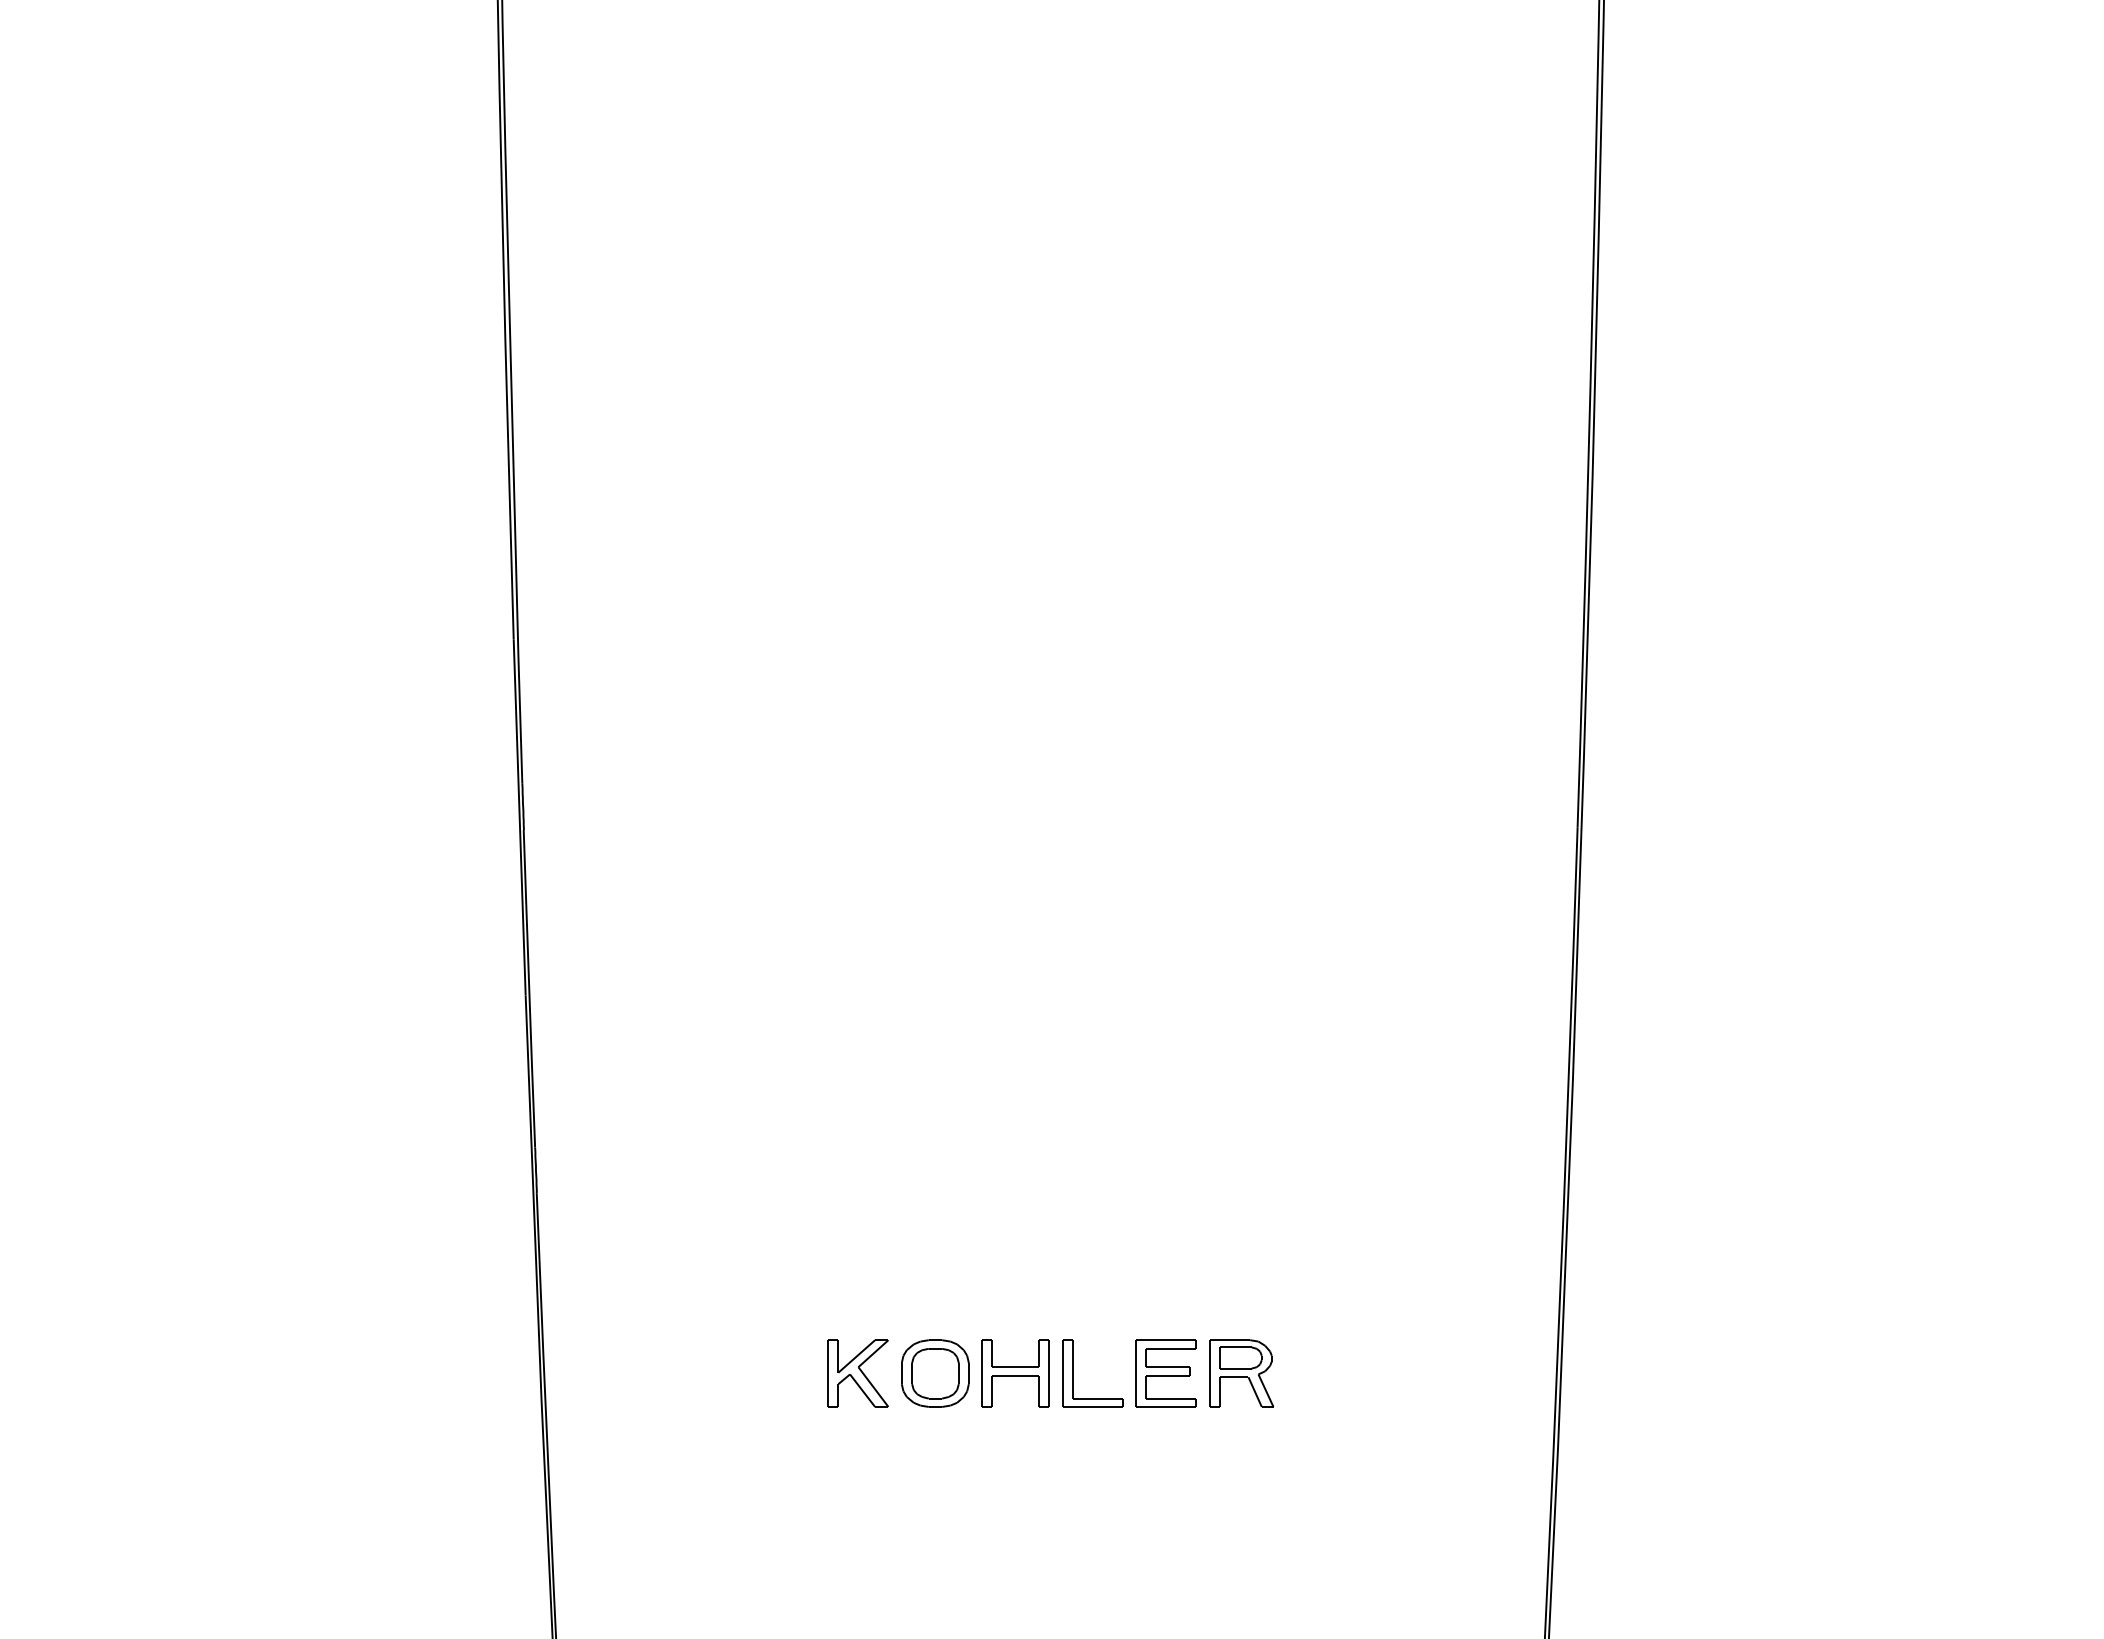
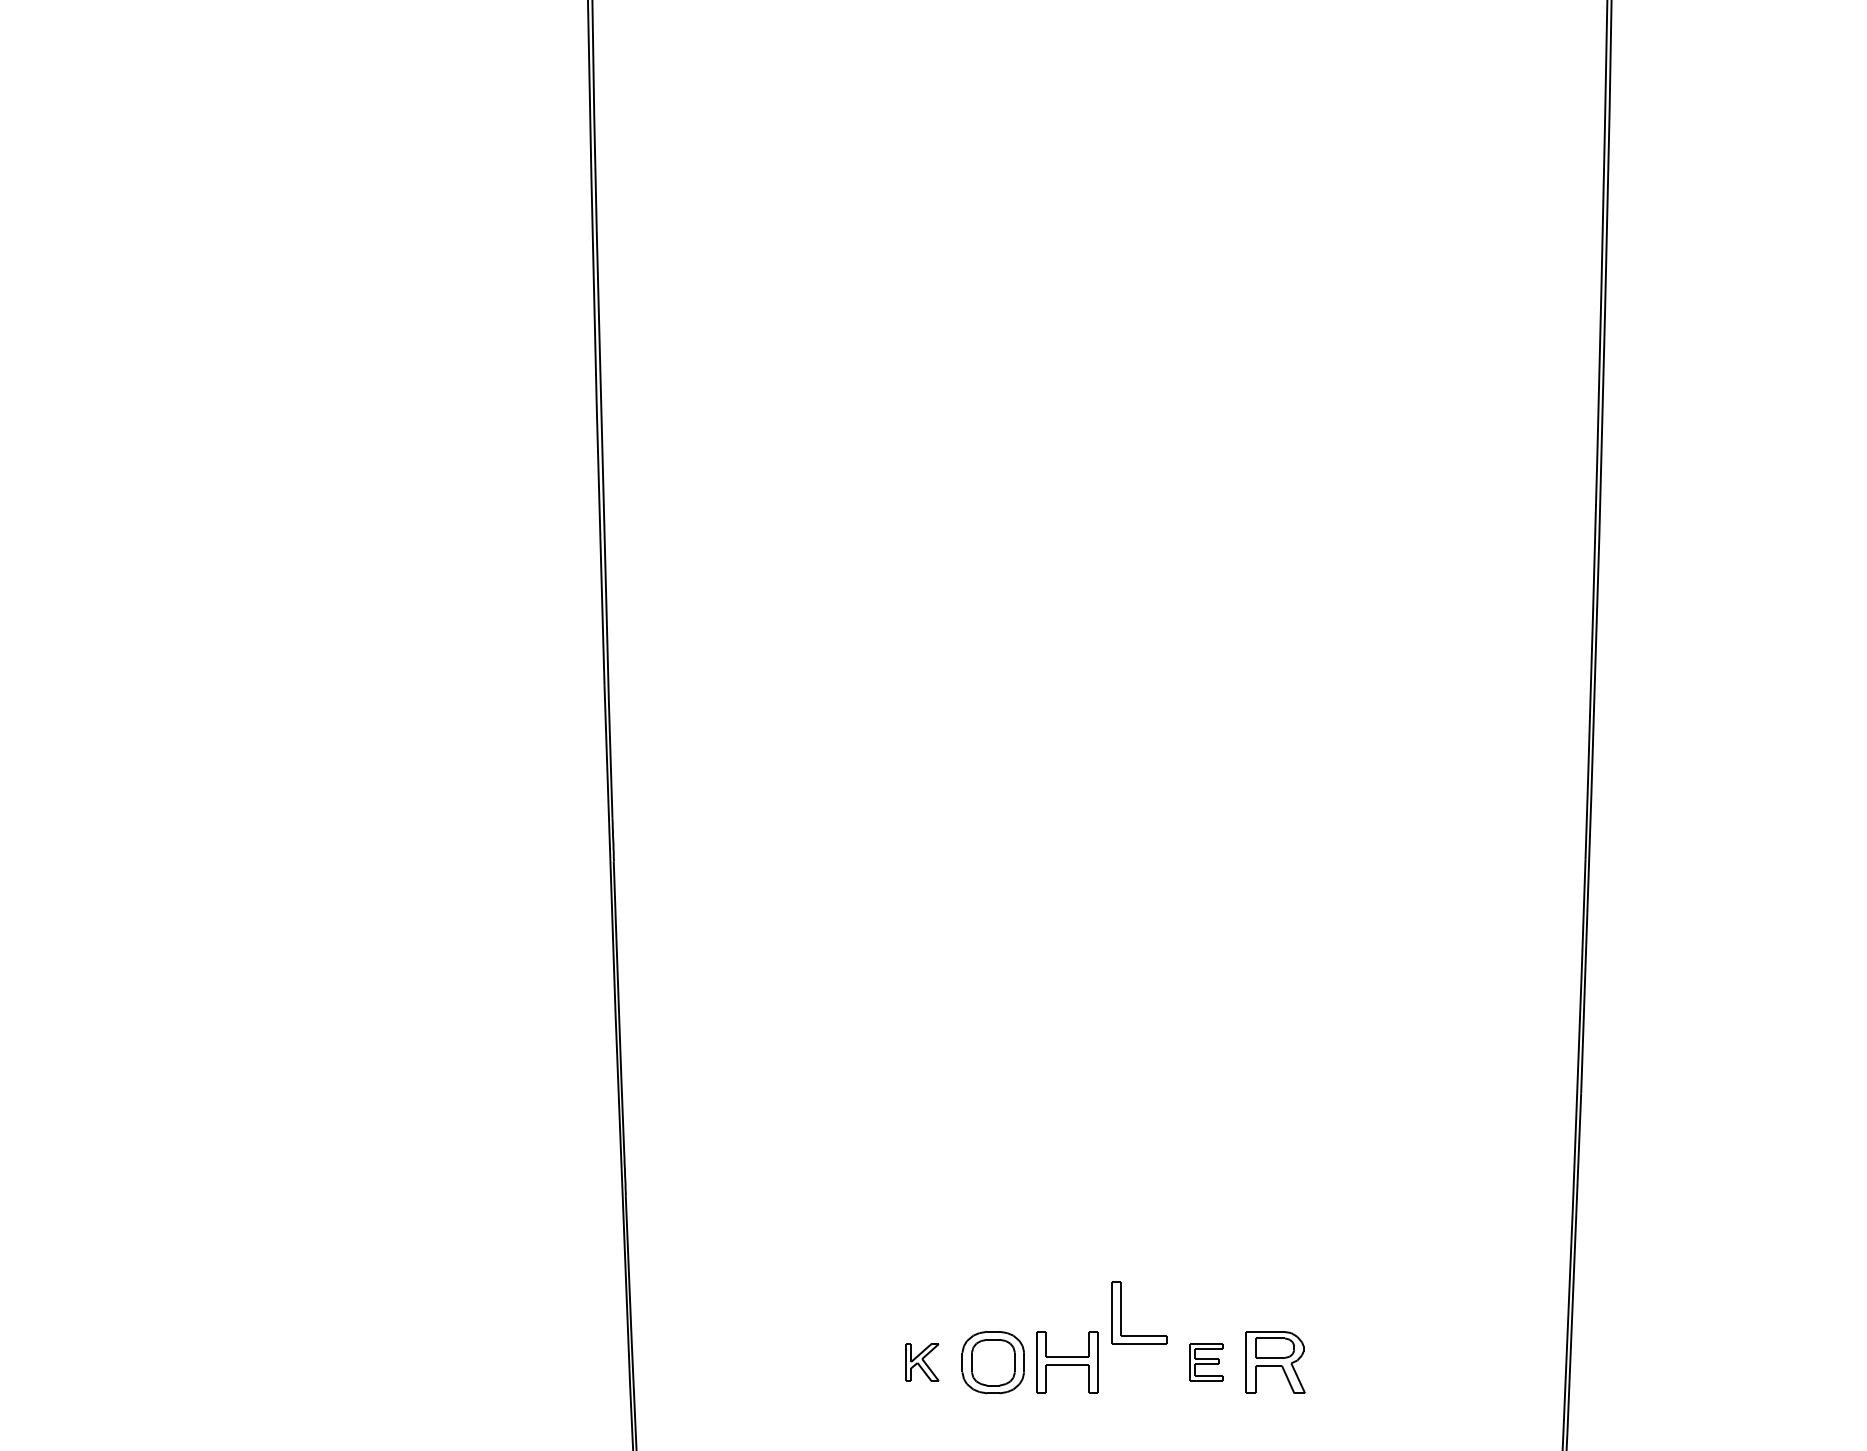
part: (857, 1373) -> (921, 1362), size x0.6
part: (1073, 1373) -> (1121, 1312), moved
part: (1165, 1373) -> (1205, 1362), size x0.6

